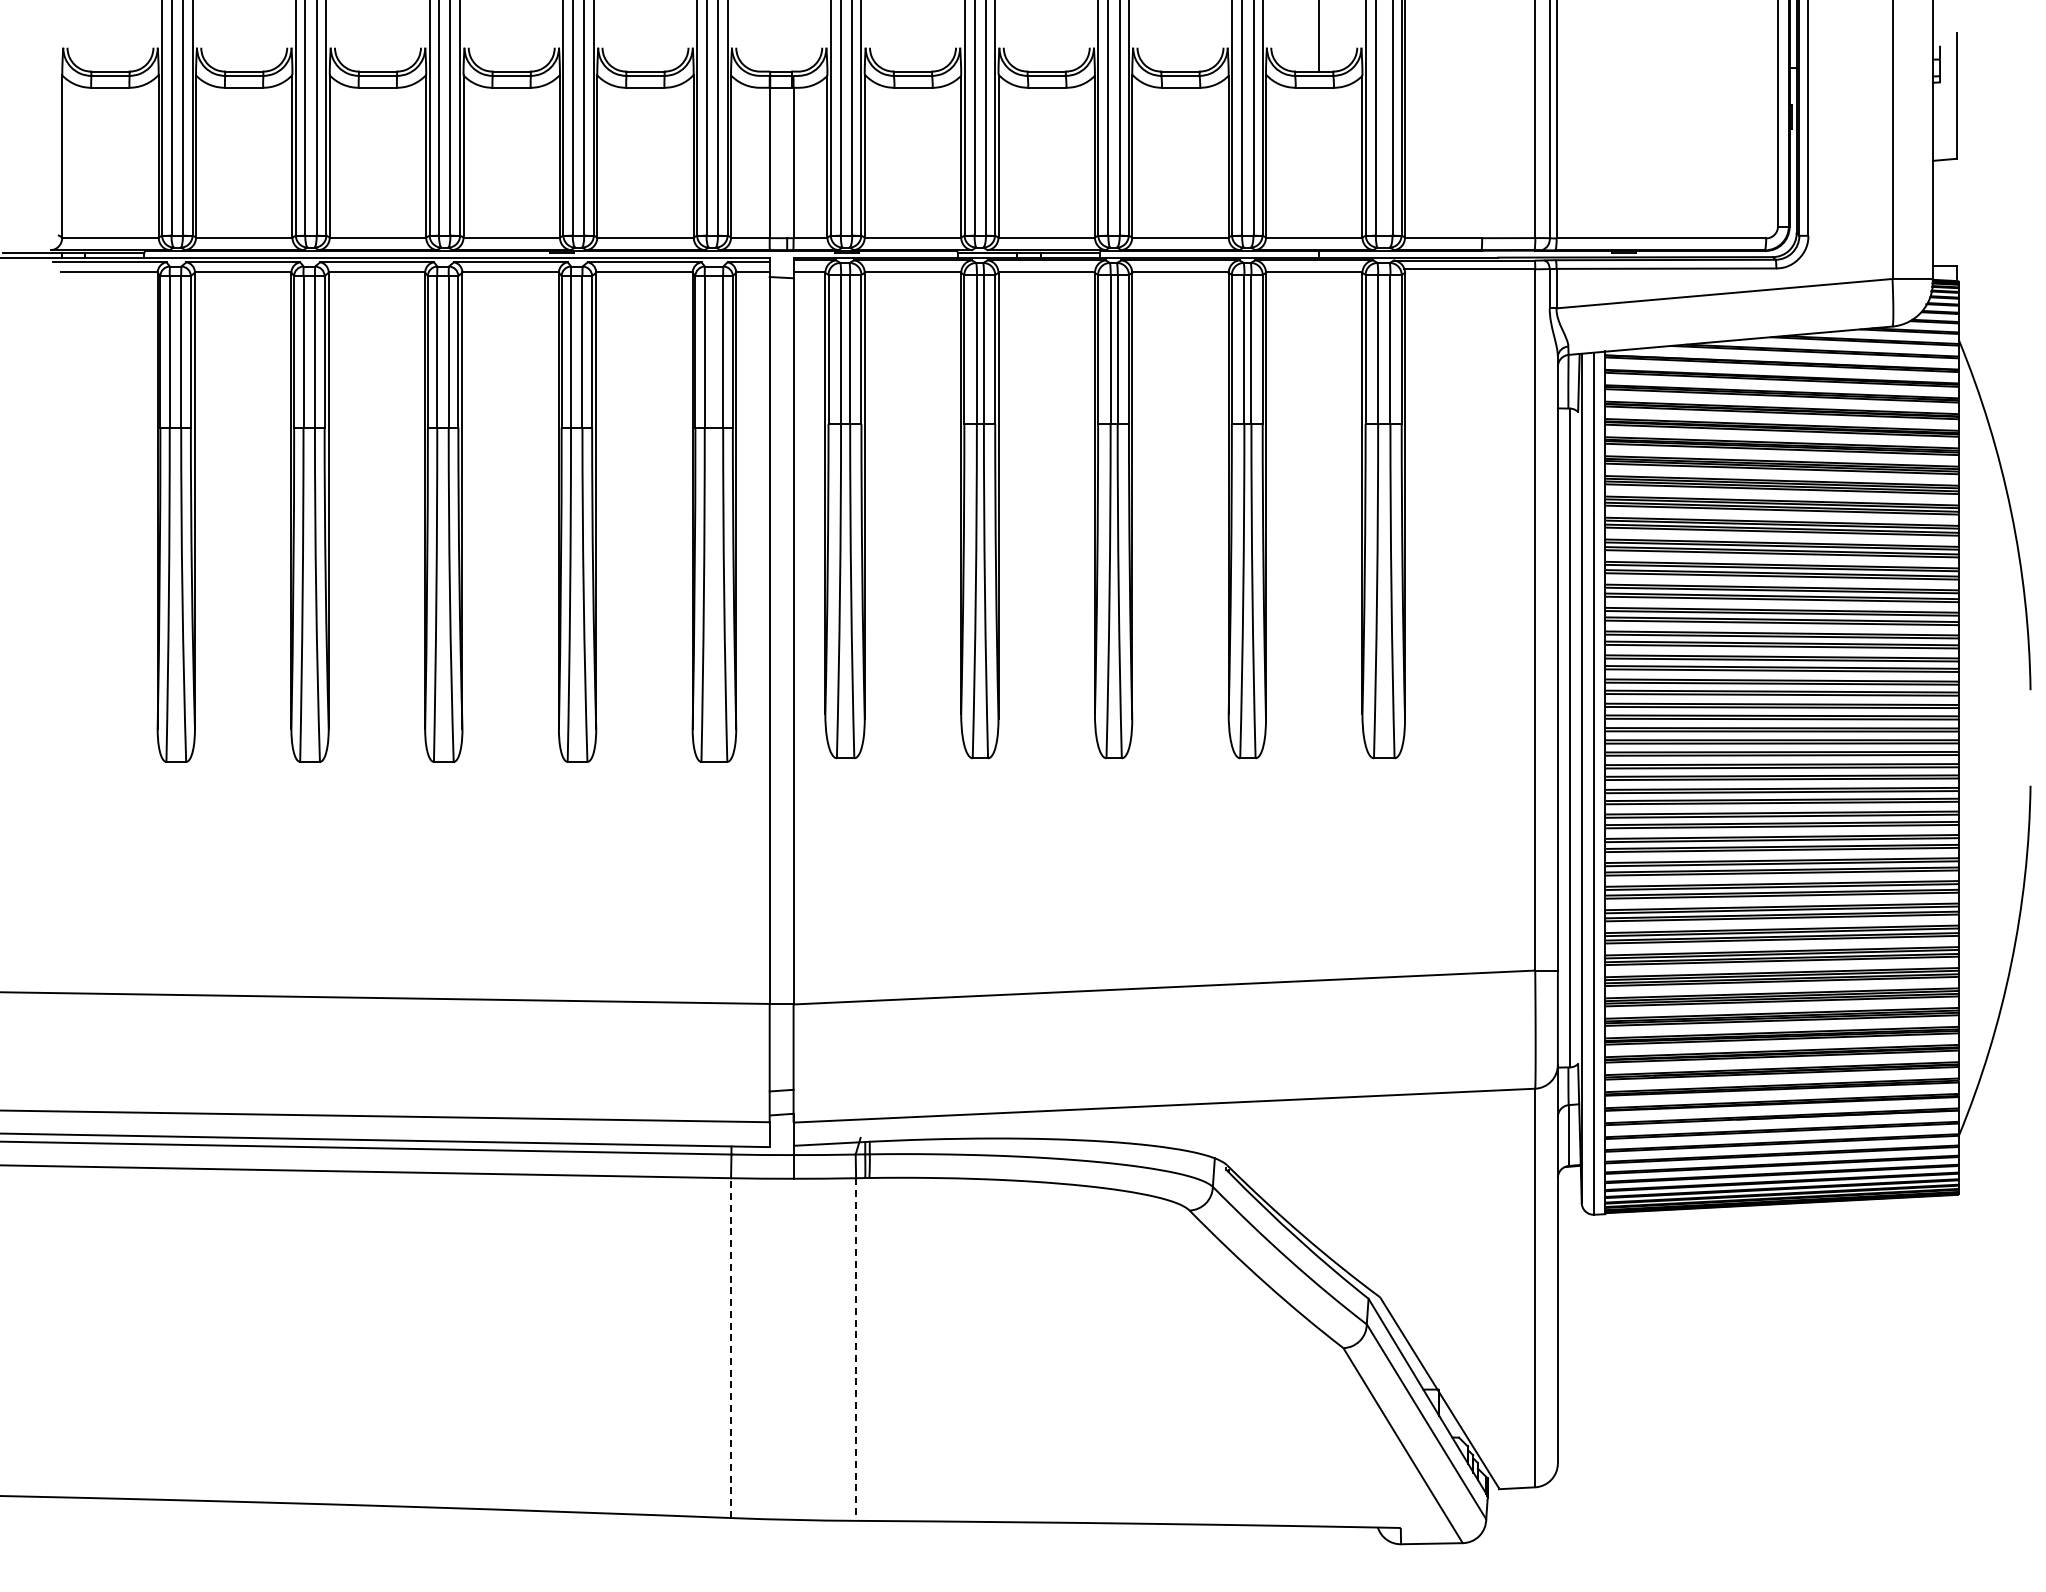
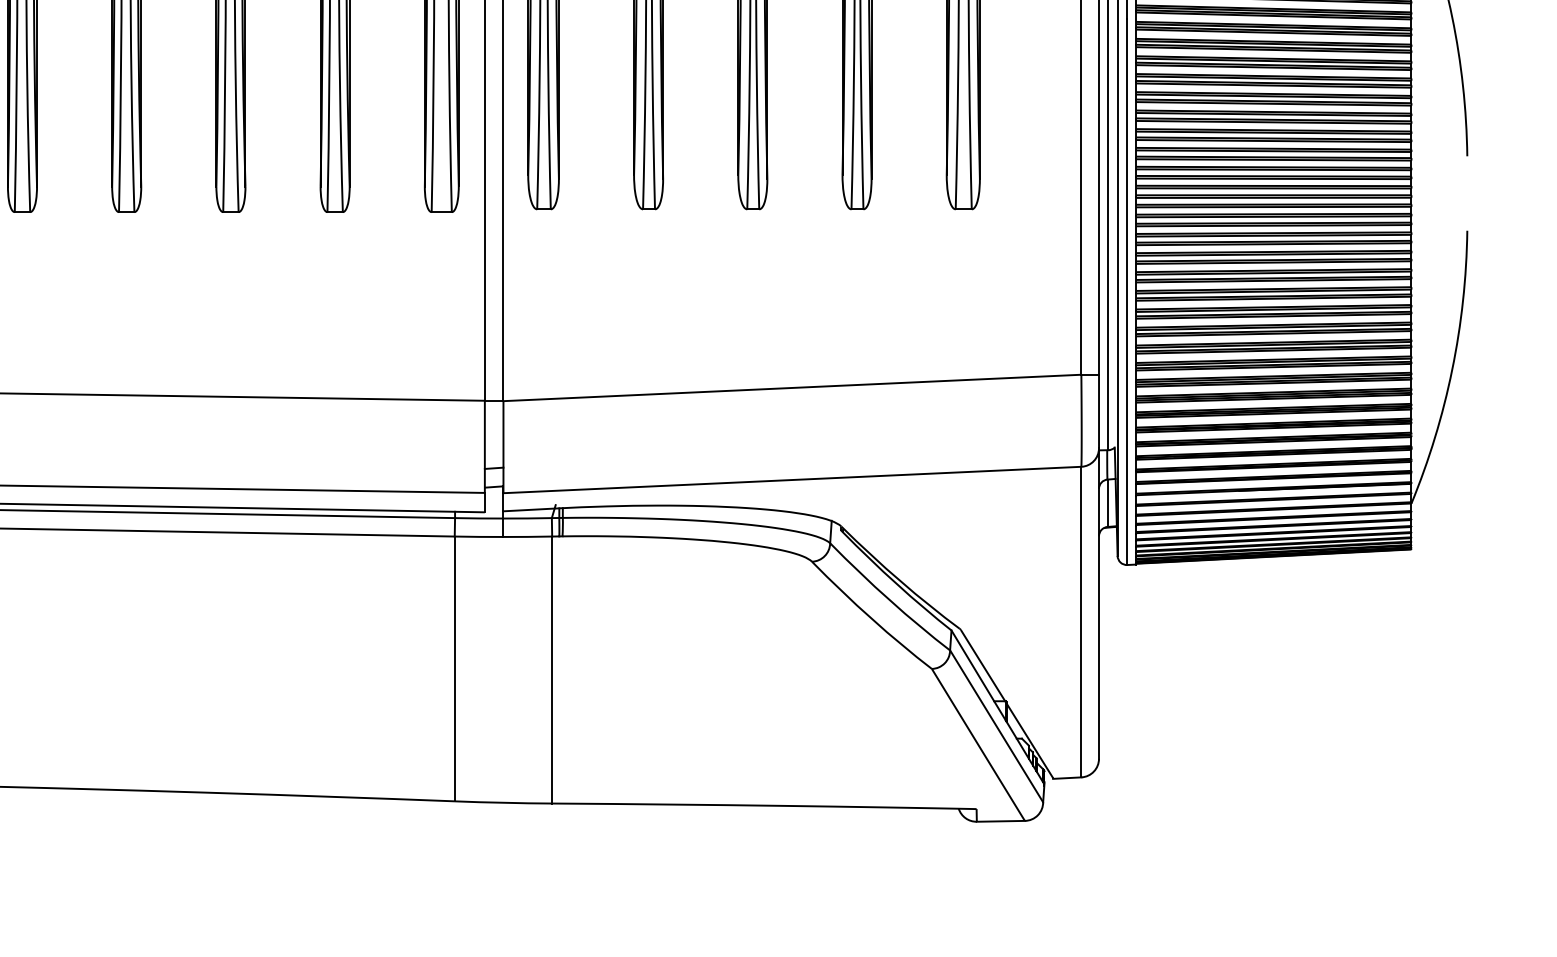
line: (731, 1348) -> (455, 669), dashed -> solid
line: (856, 1350) -> (552, 670), dashed -> solid

